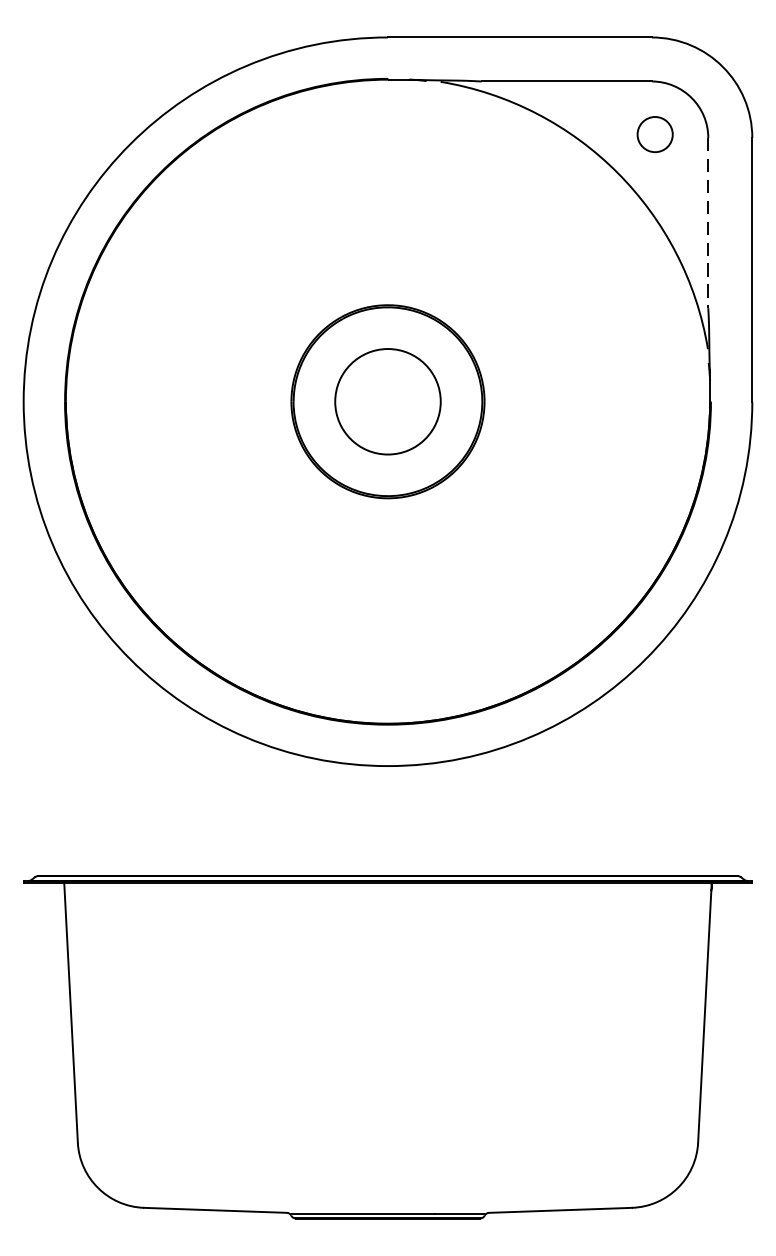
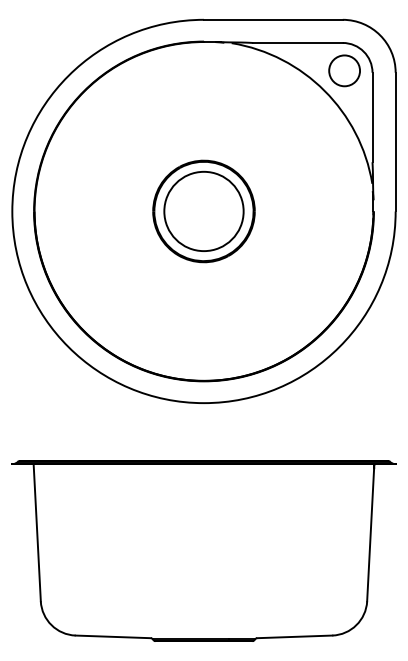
circle: (655, 133) -> (344, 70), size x1.67
line: (708, 223) -> (372, 117), dashed -> solid
circle: (387, 401) -> (203, 211), size x1.43

